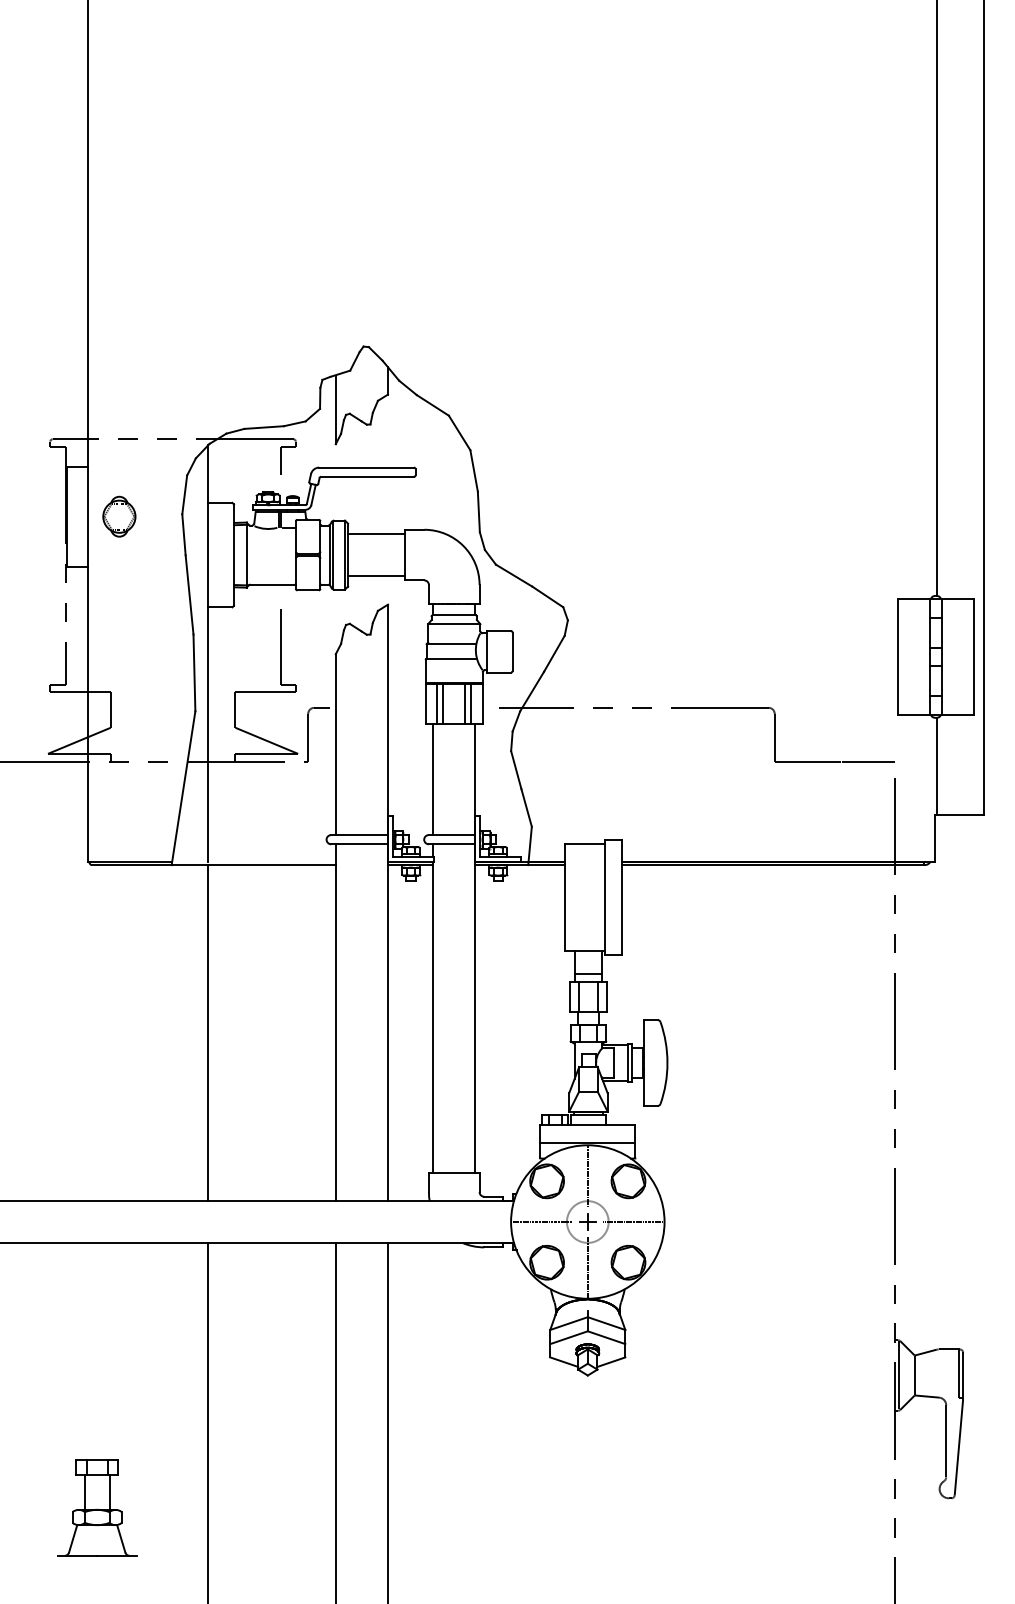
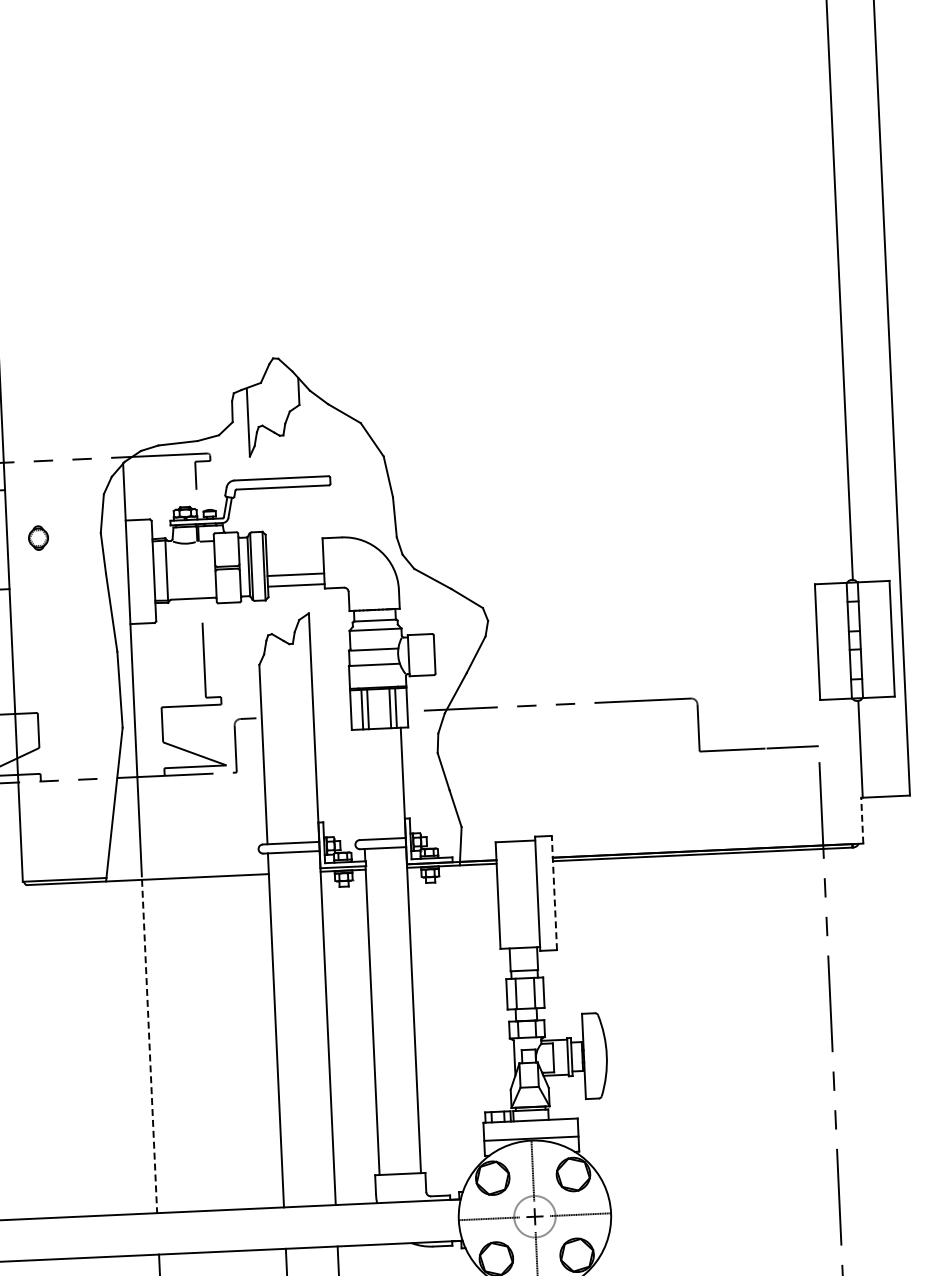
part: (119, 516) -> (38, 537), size x0.6
line: (376, 534) -> (295, 575), moved
line: (433, 779) -> (361, 784), removed
line: (935, 838) -> (862, 820), solid -> dashed
line: (622, 897) -> (554, 893), solid -> dashed
line: (207, 1033) -> (149, 1046), solid -> dashed

